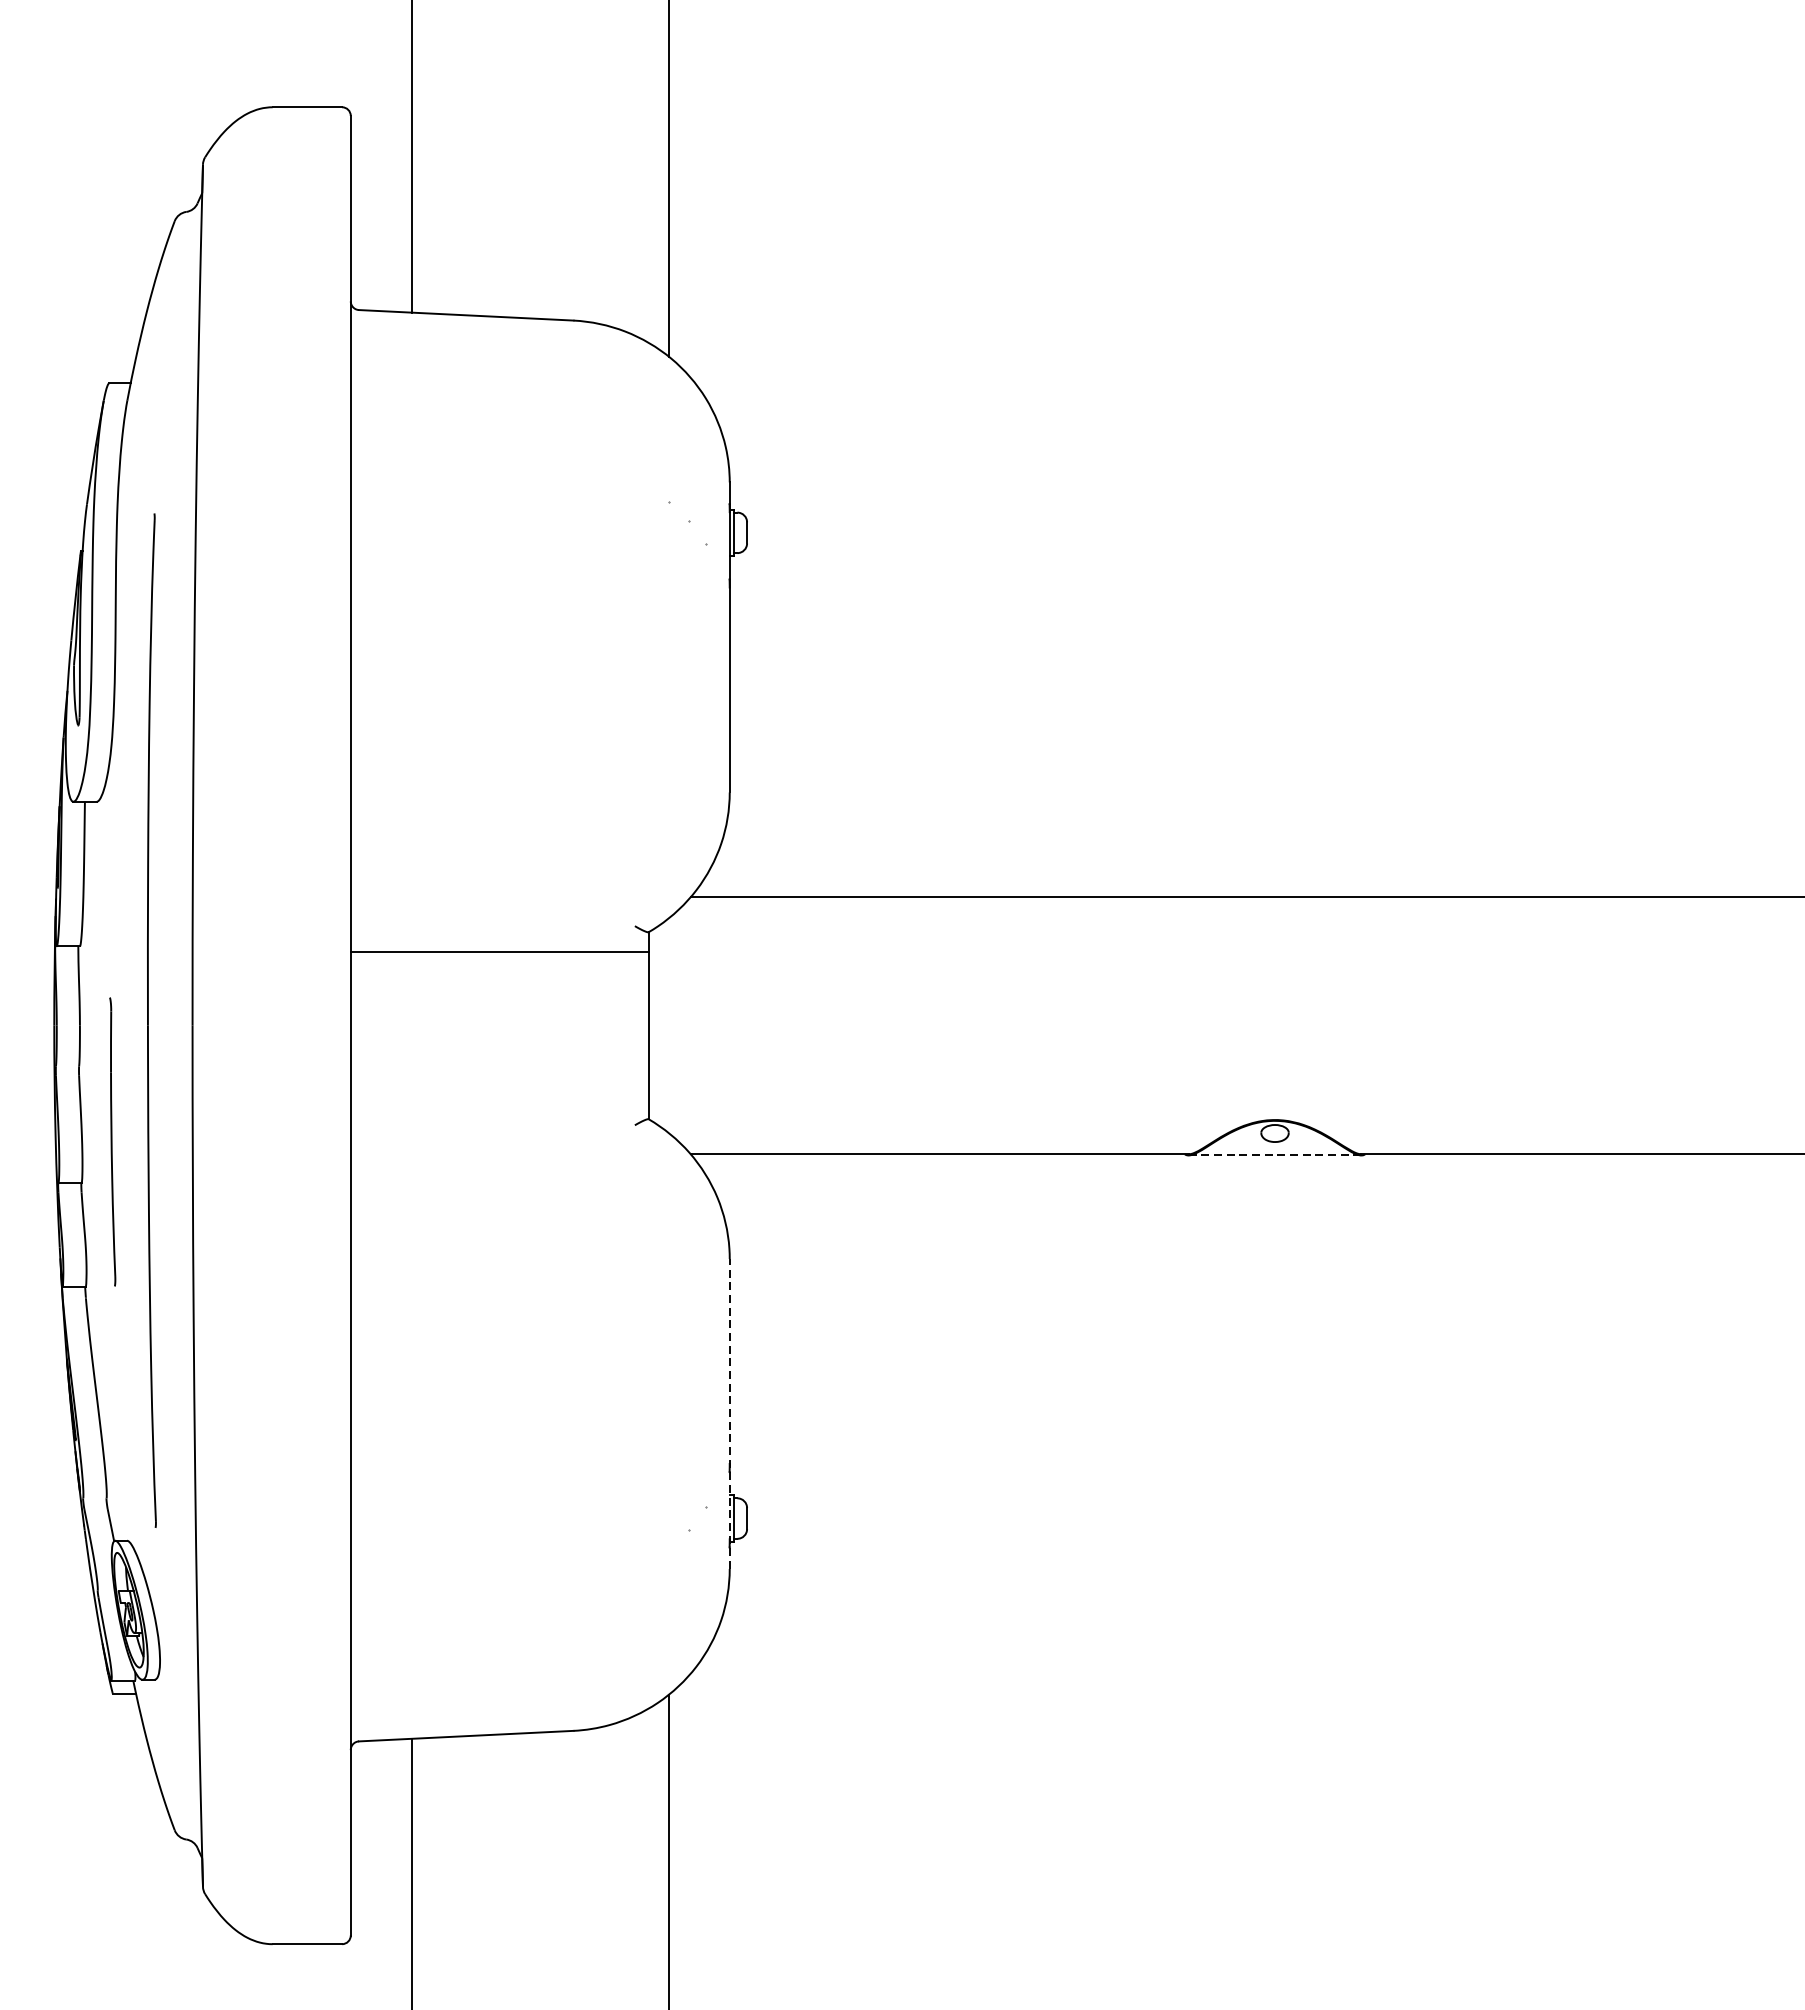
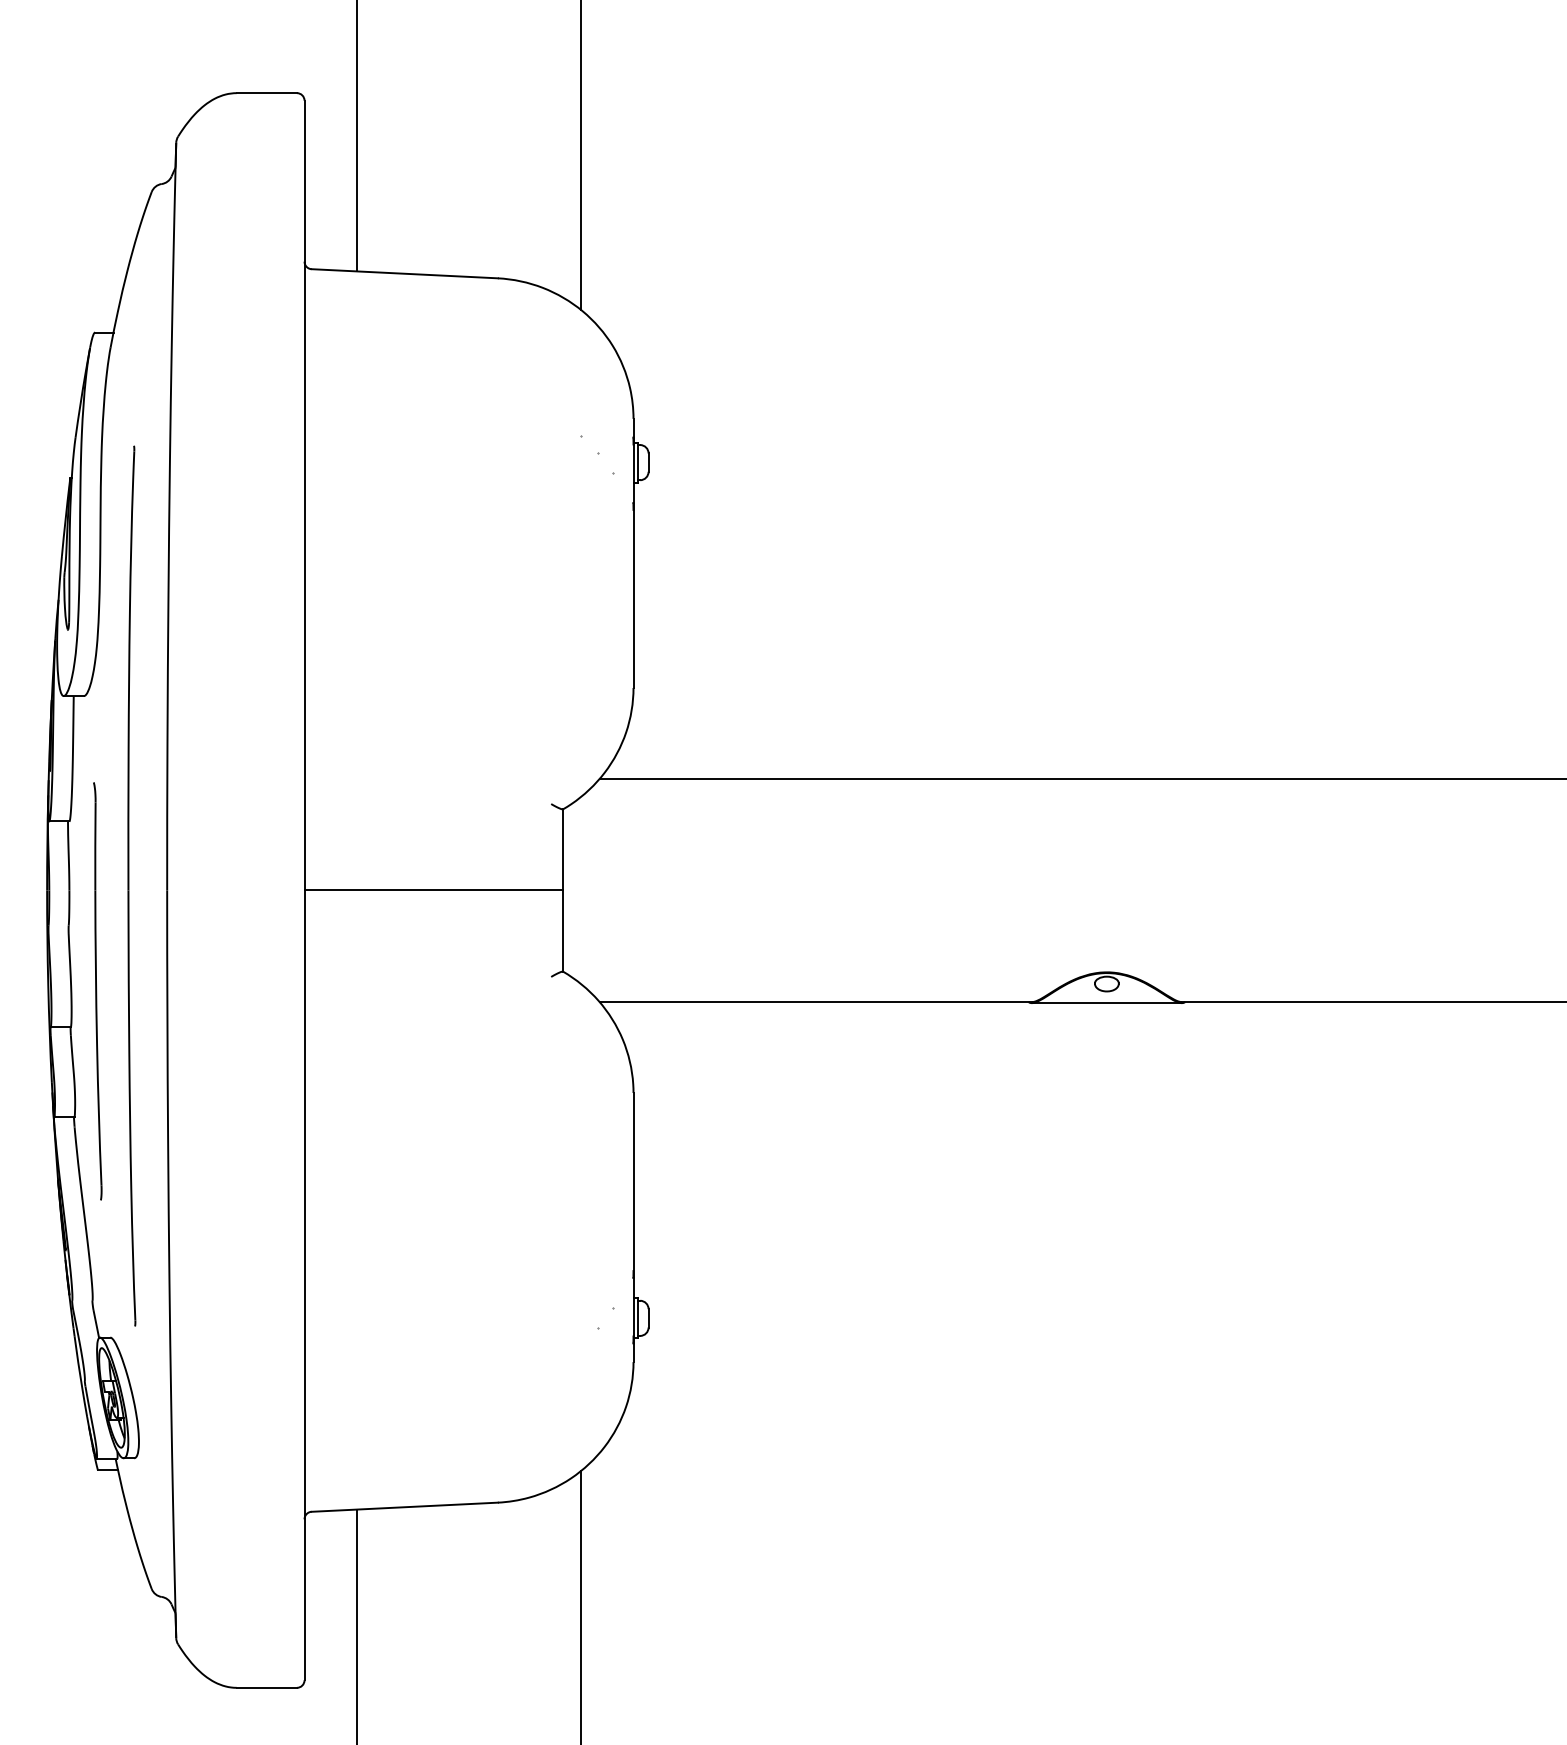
line: (499, 952) -> (433, 890), moved
part: (112, 1142) -> (97, 991), size x1.67
line: (1274, 1155) -> (1106, 1003), dashed -> solid
line: (729, 1413) -> (633, 1227), dashed -> solid

